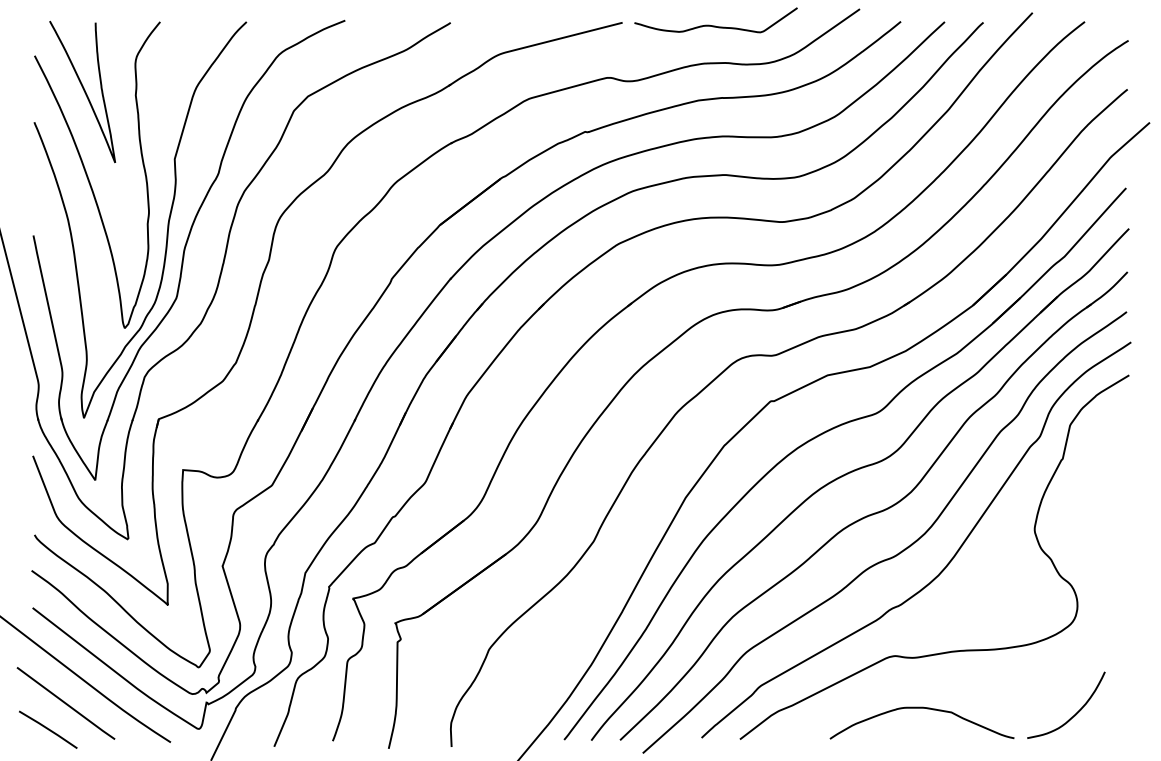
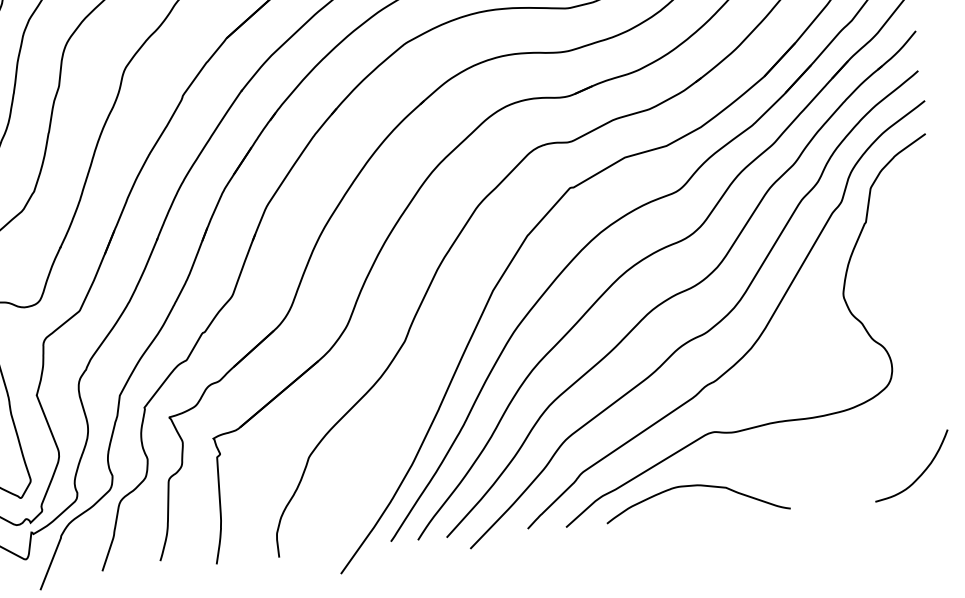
curve: (921, 708) -> (695, 486), moved
curve: (1075, 713) -> (921, 473), moved

